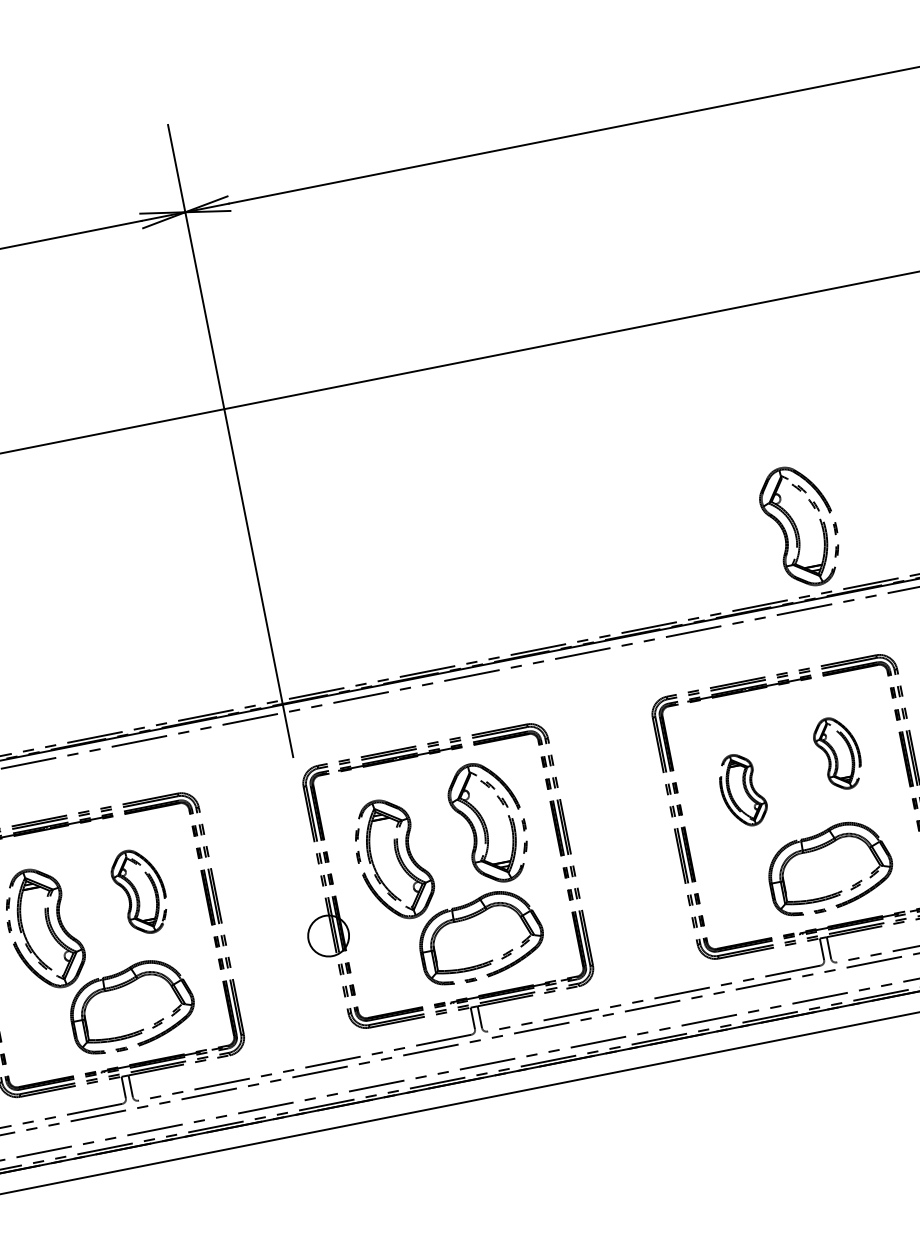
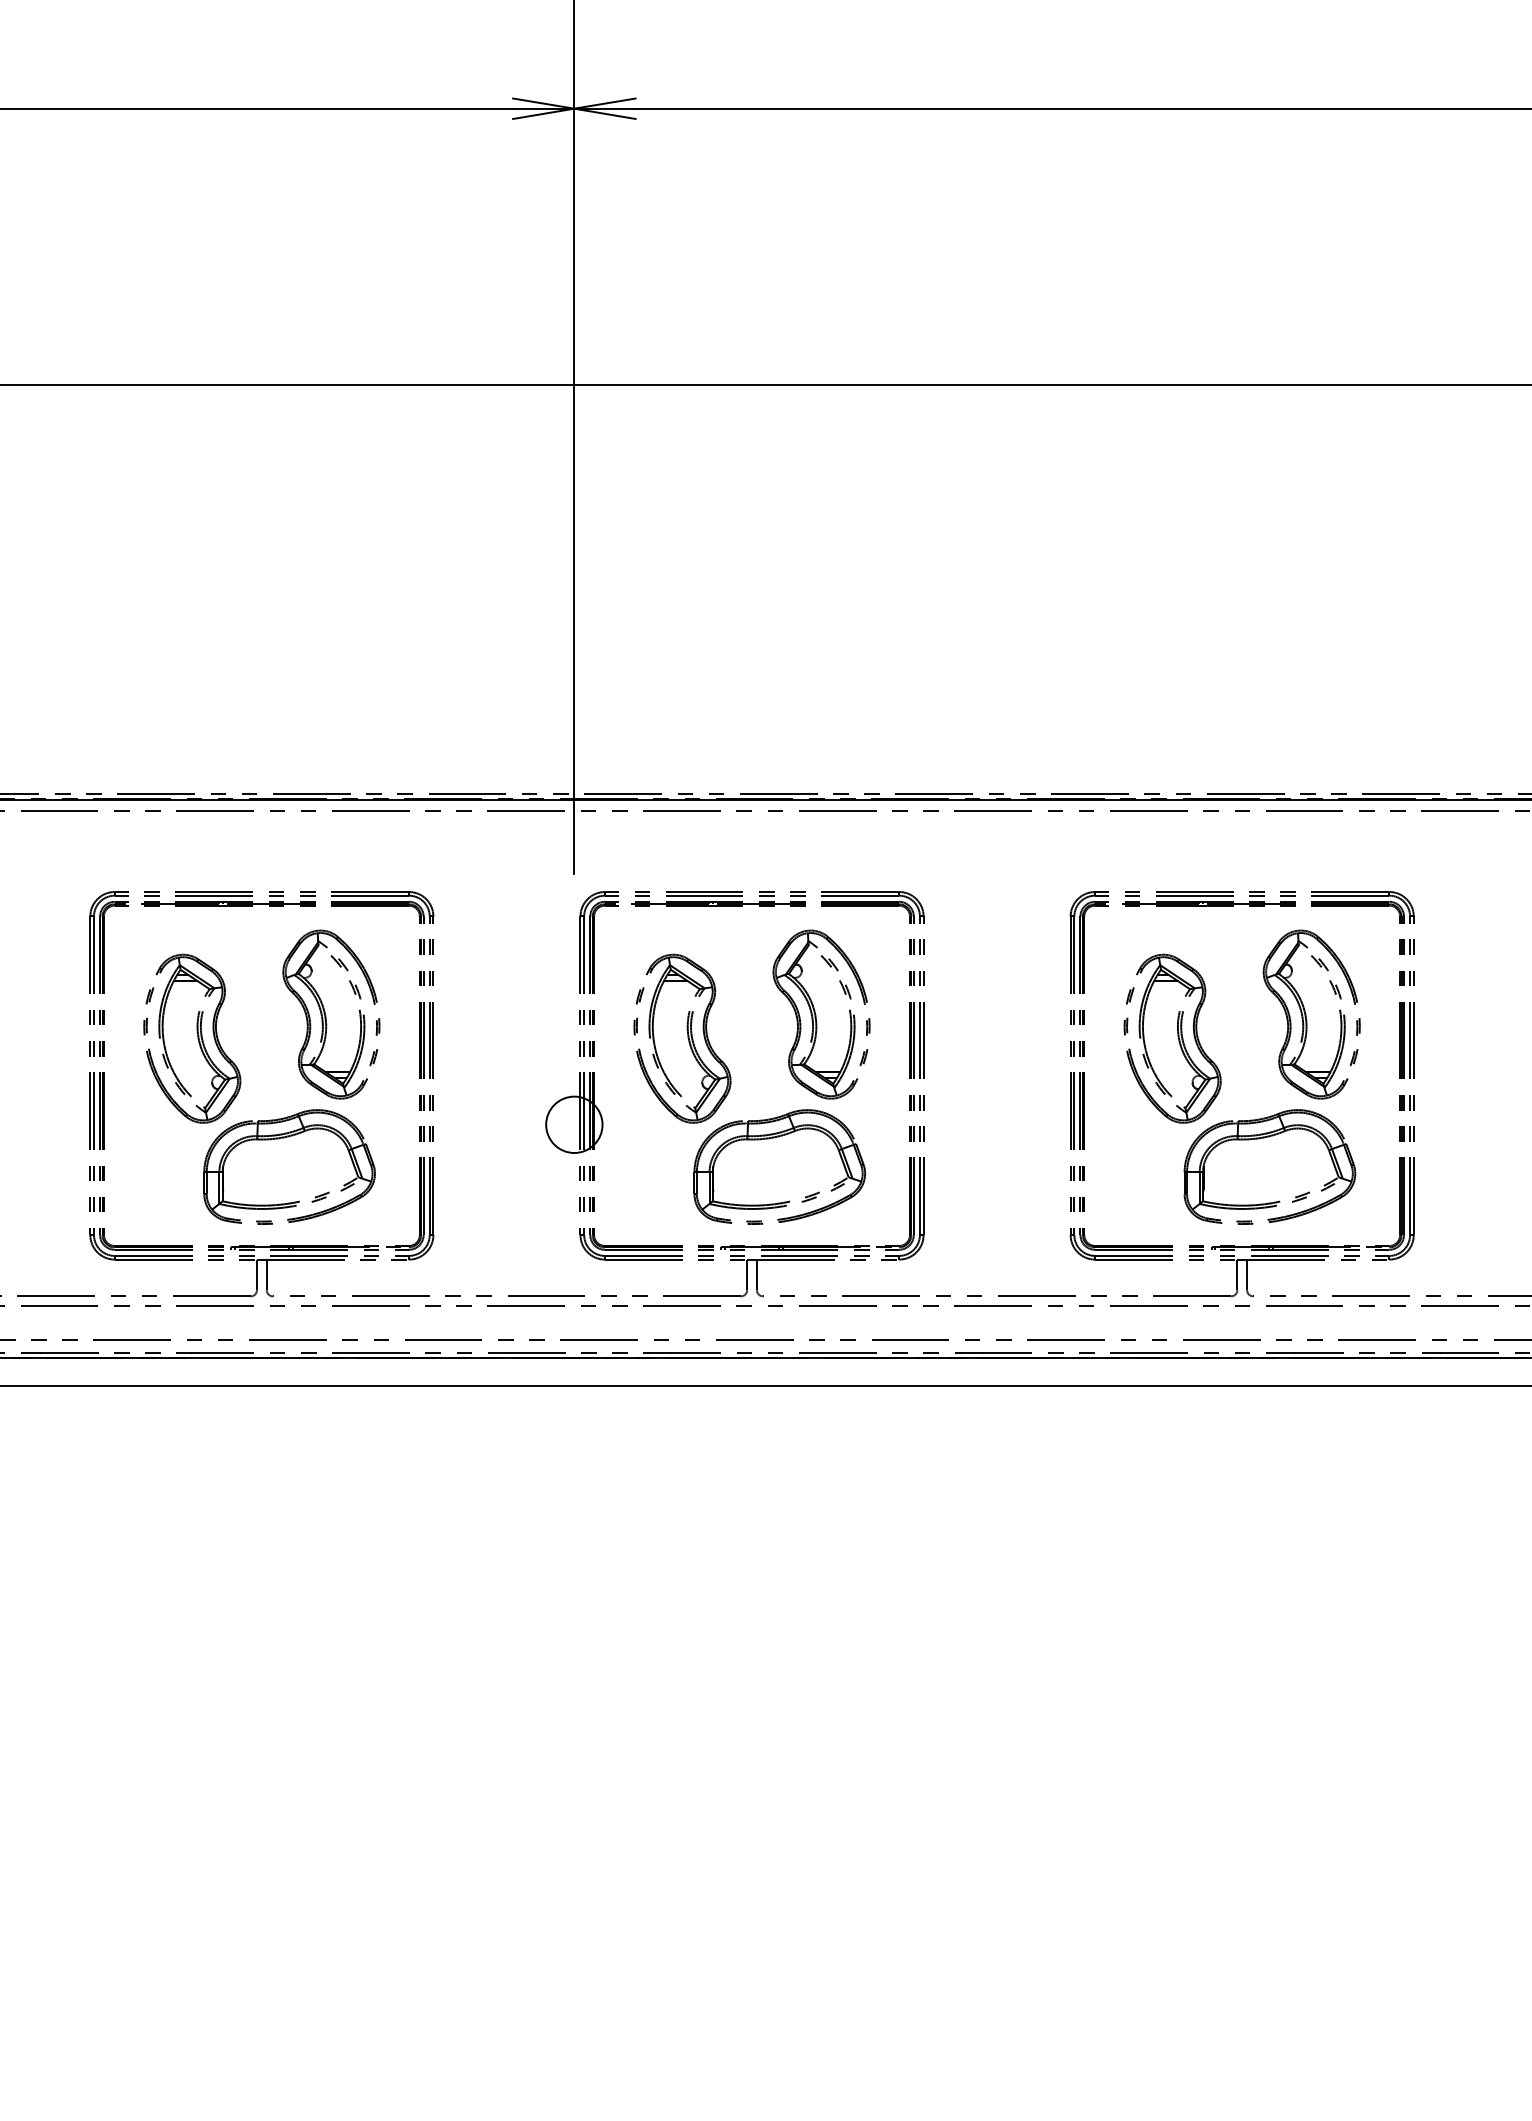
part: (800, 526) -> (1321, 697), removed
part: (838, 753) -> (1311, 1014), size x1.67
part: (742, 790) -> (1172, 1038), size x1.67
part: (140, 891) -> (331, 1014), size x1.43

